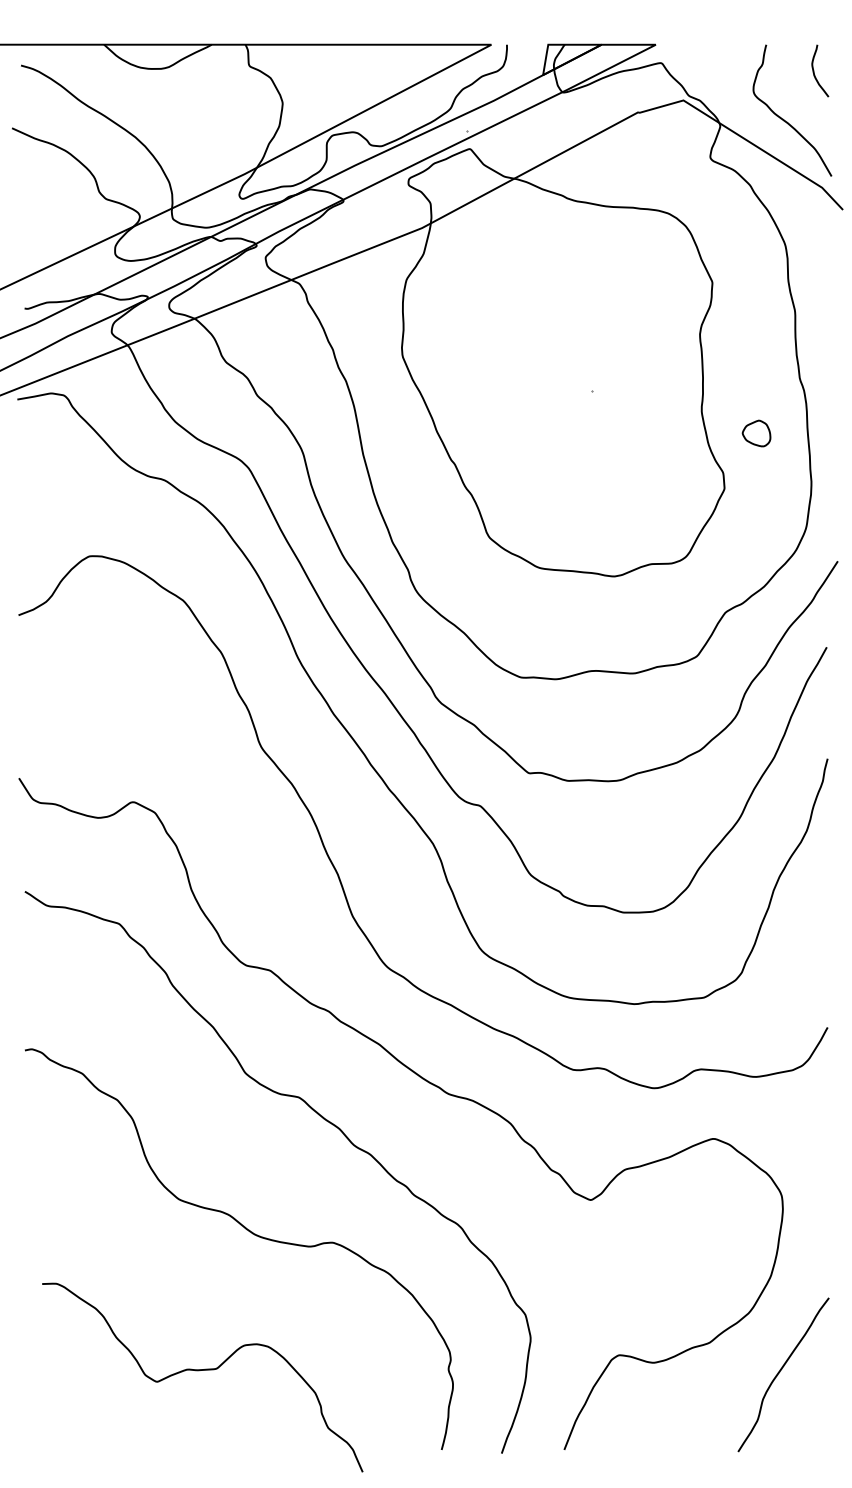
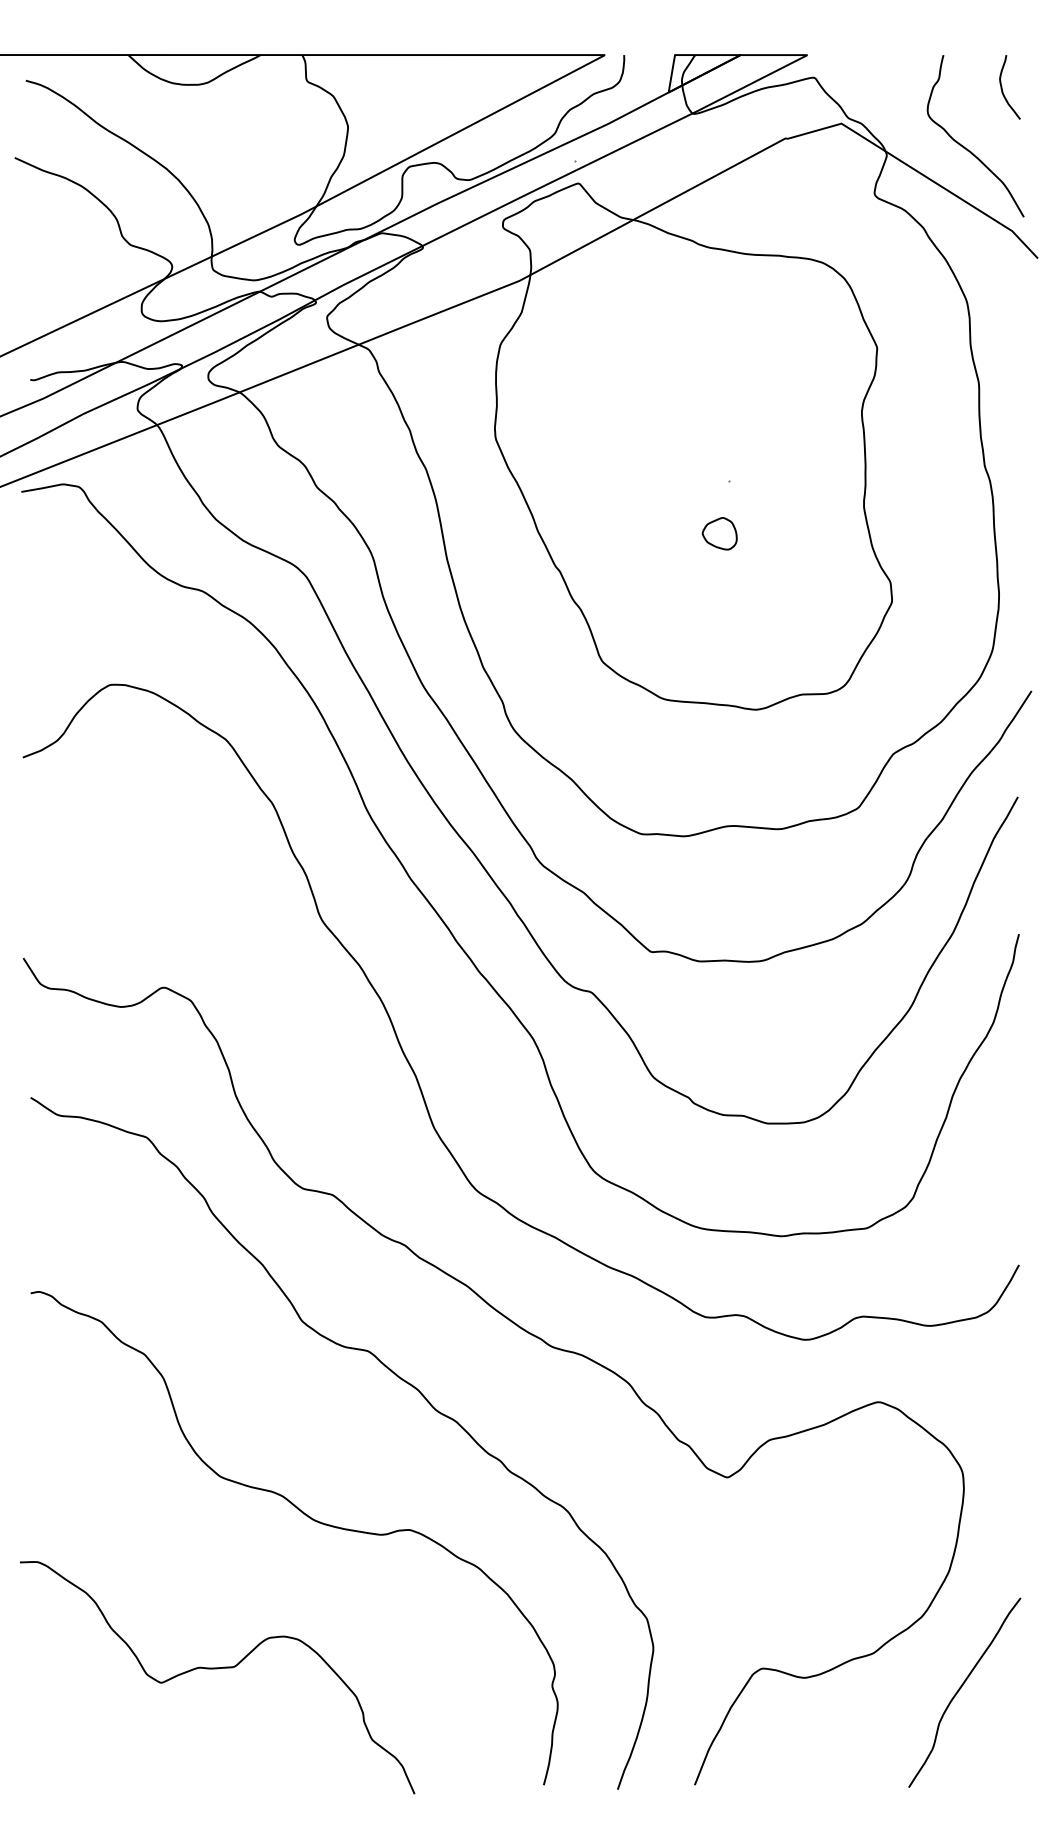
part: (756, 433) -> (719, 533), moved
curve: (199, 1371) -> (213, 1670), moved

